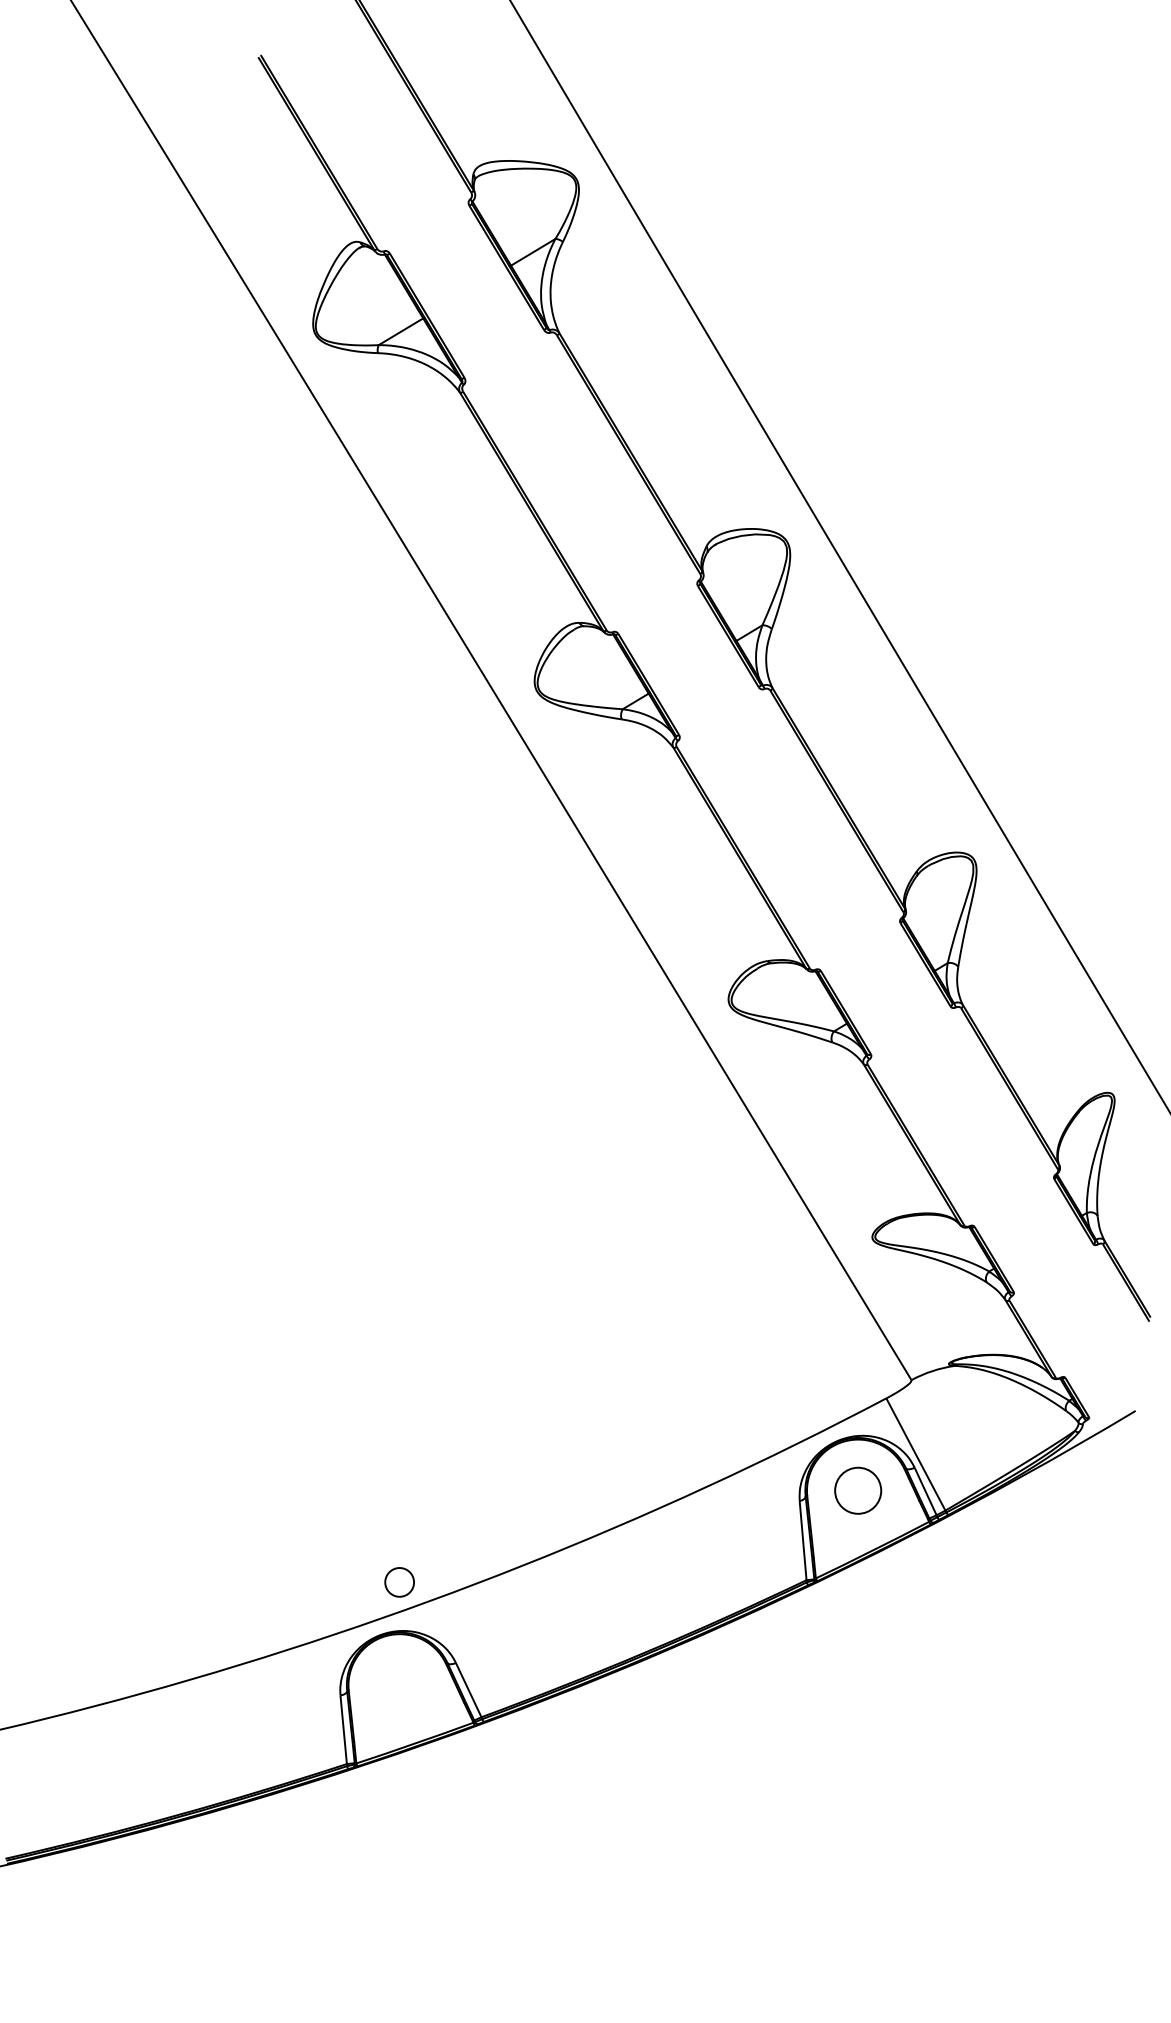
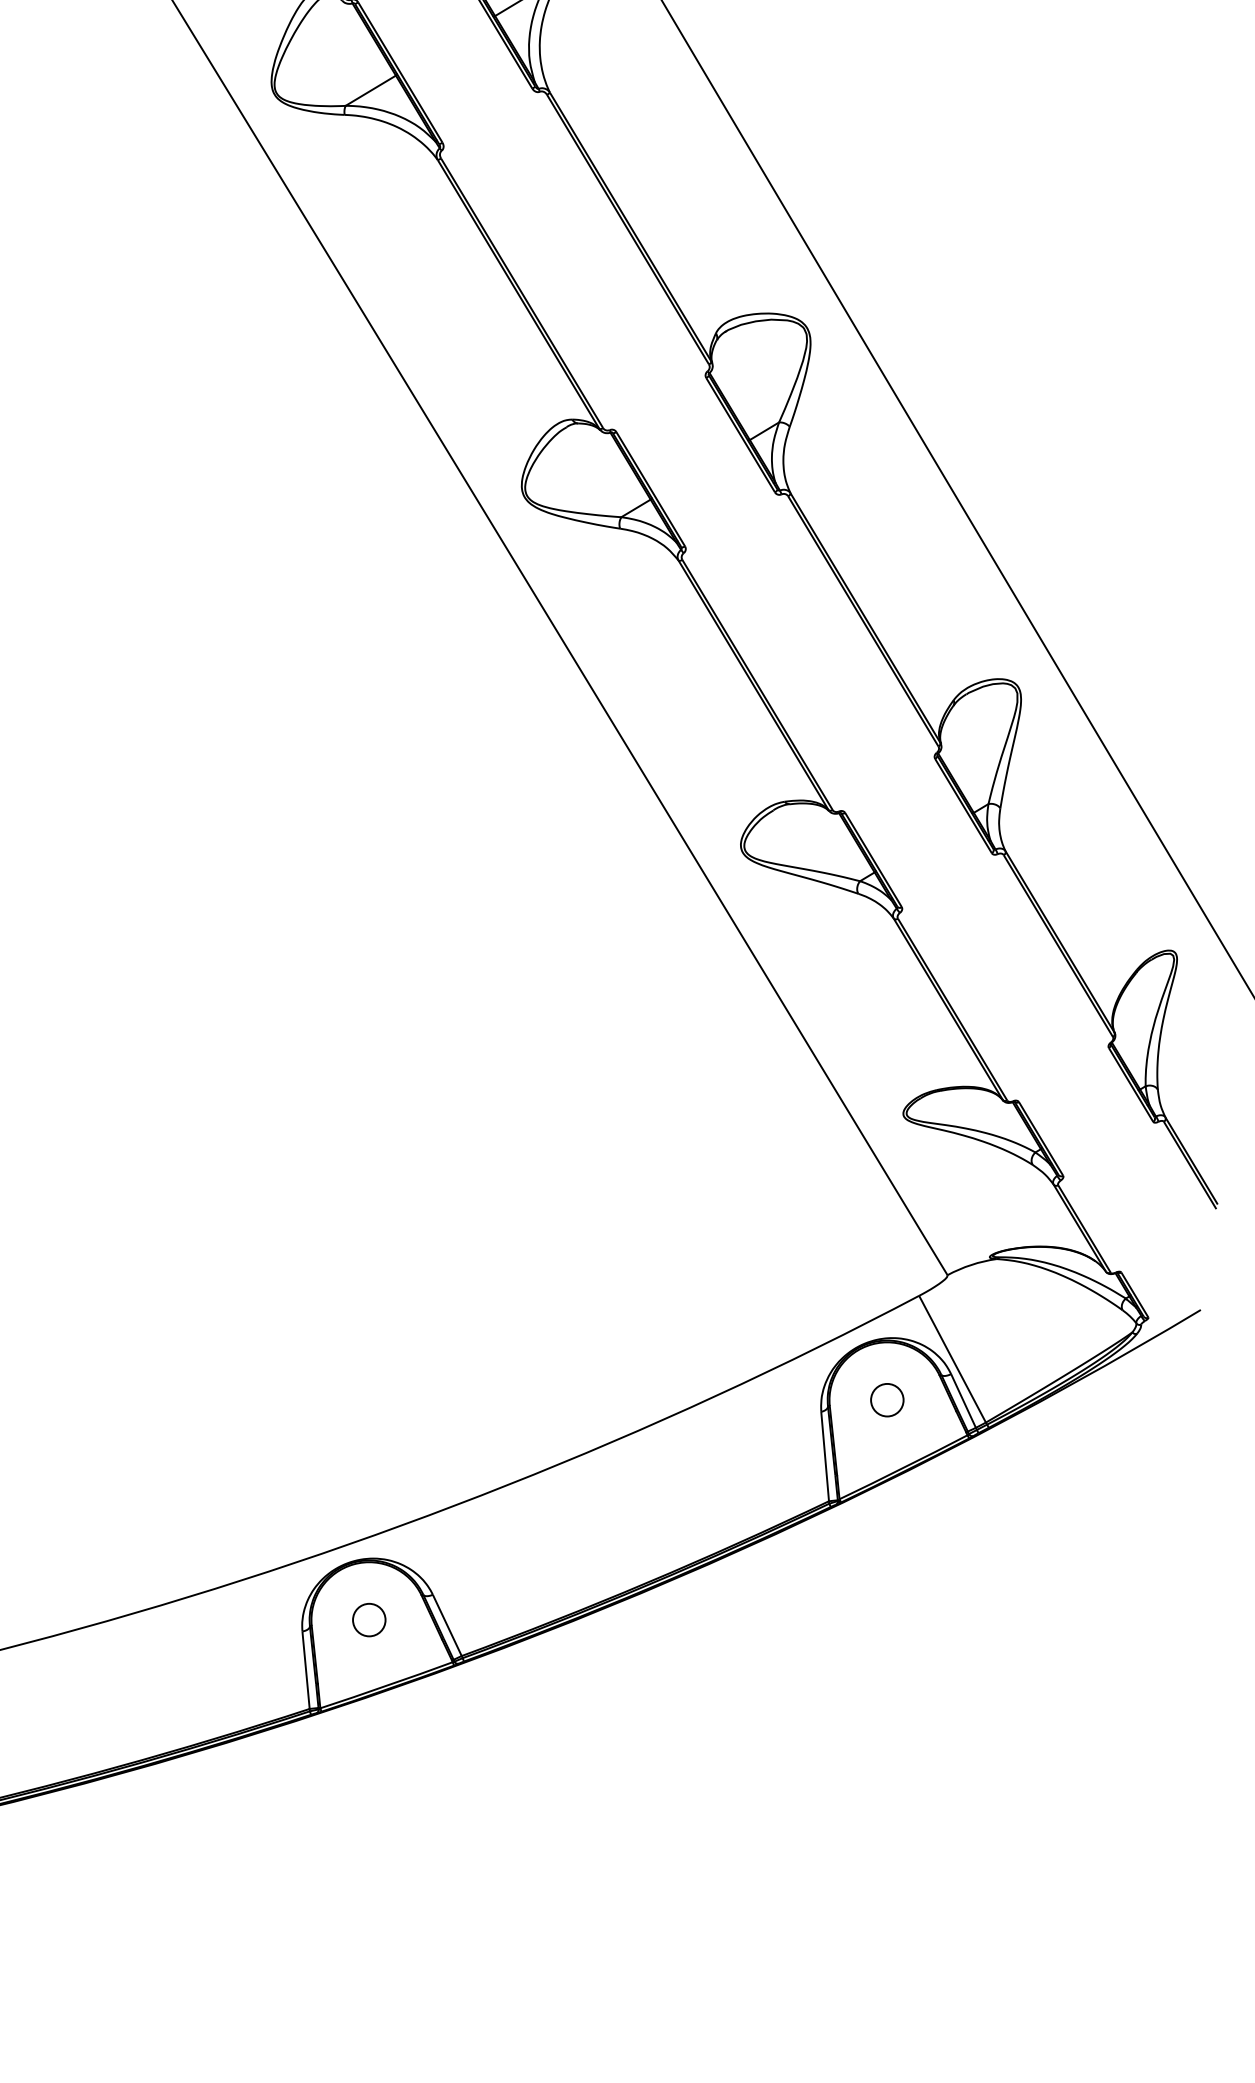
circle: (857, 1490) -> (886, 1399), size x0.62
circle: (399, 1582) -> (369, 1620), moved

